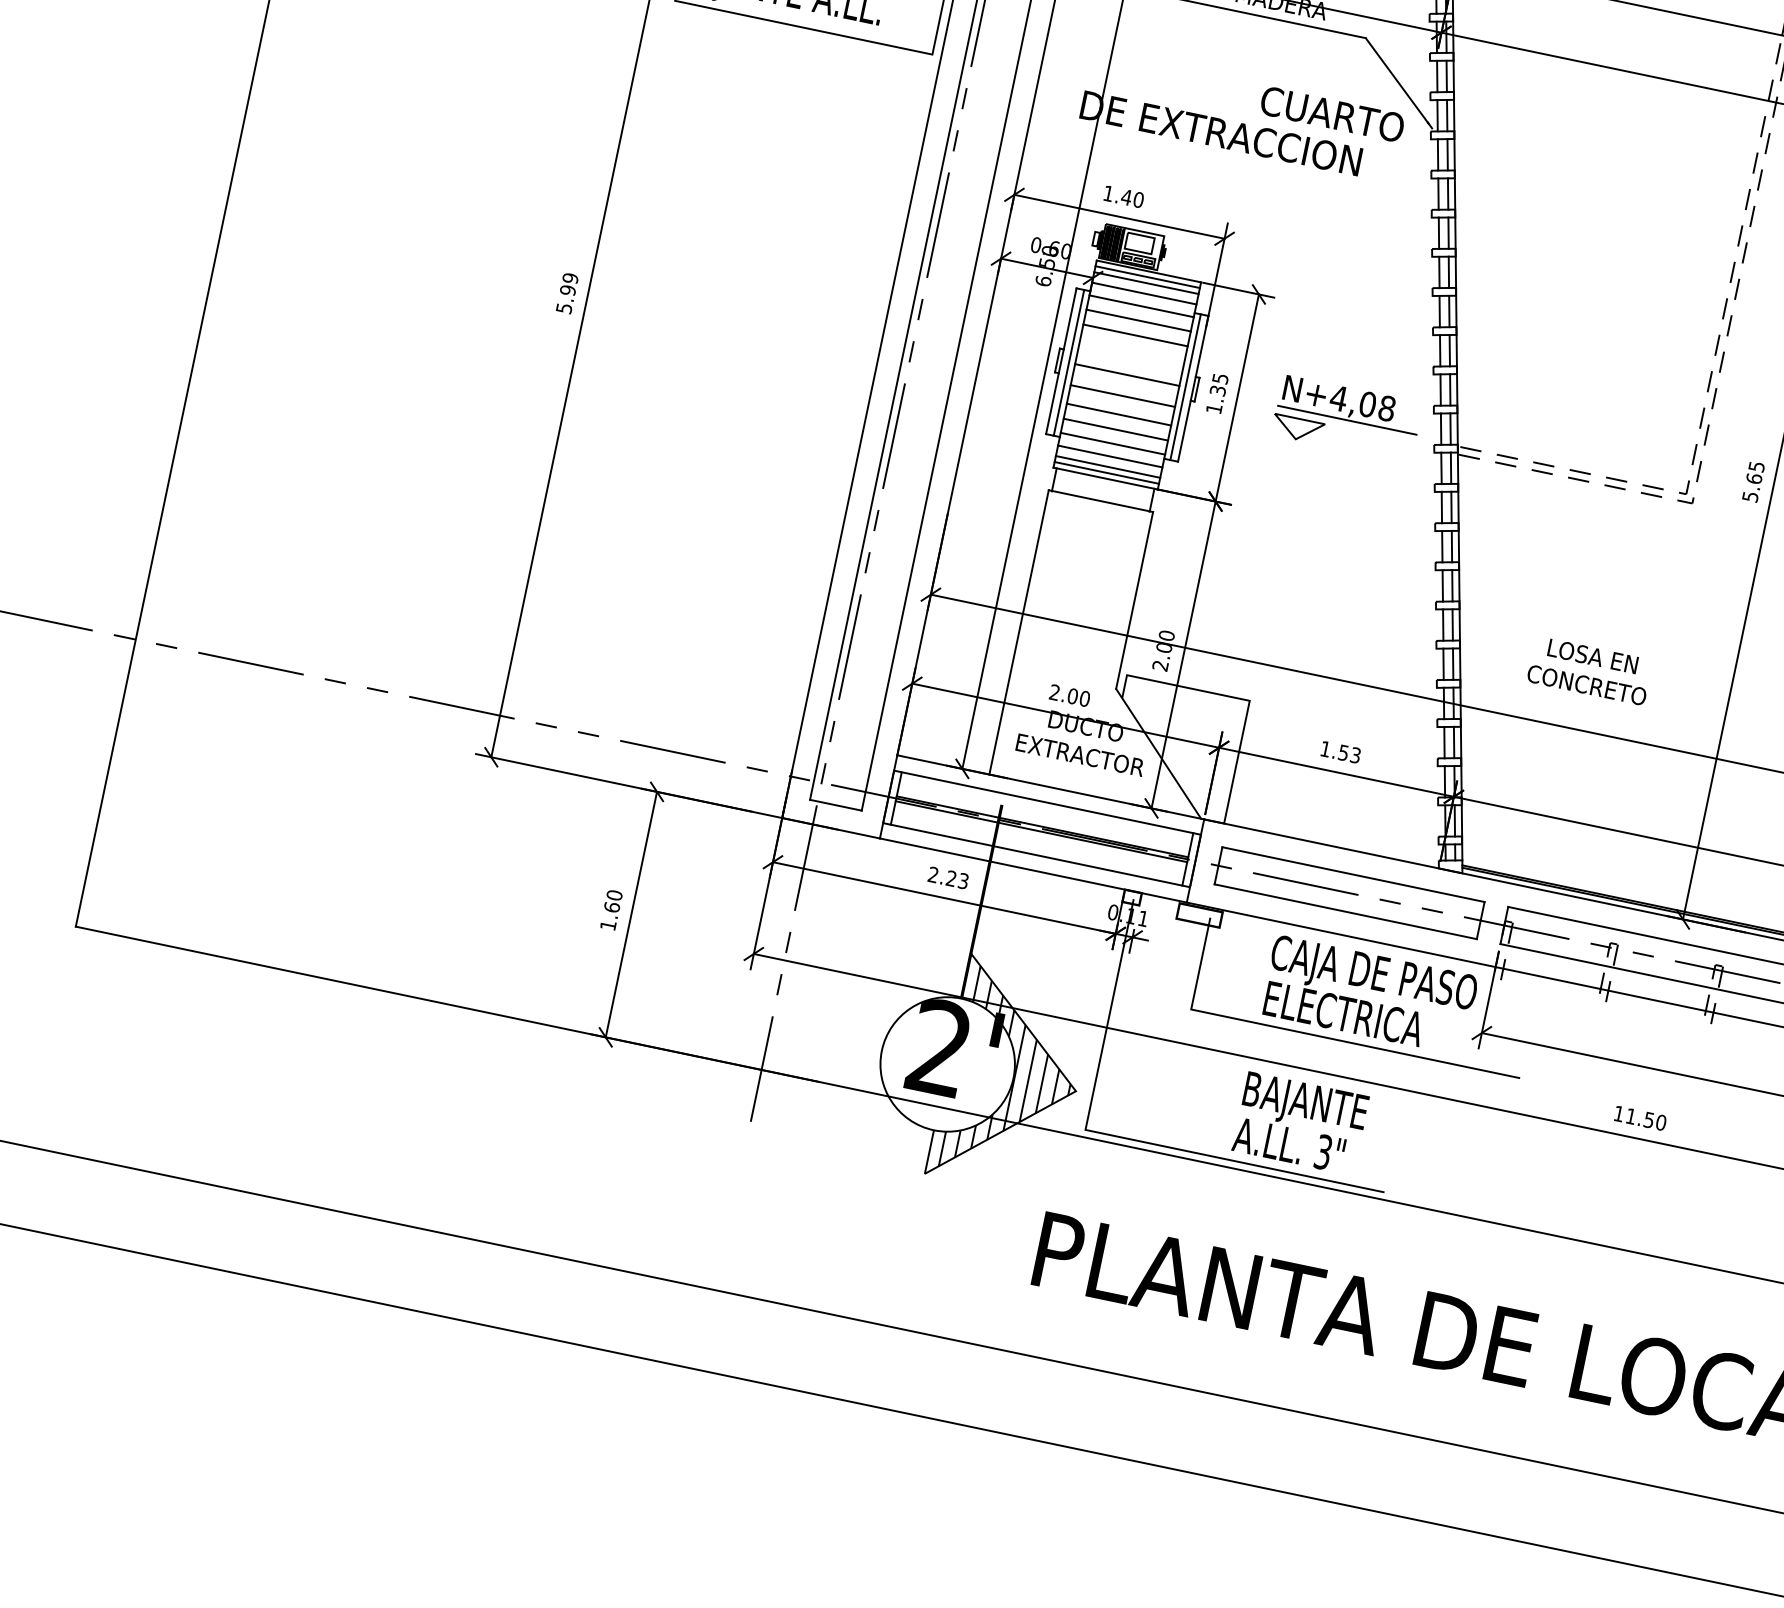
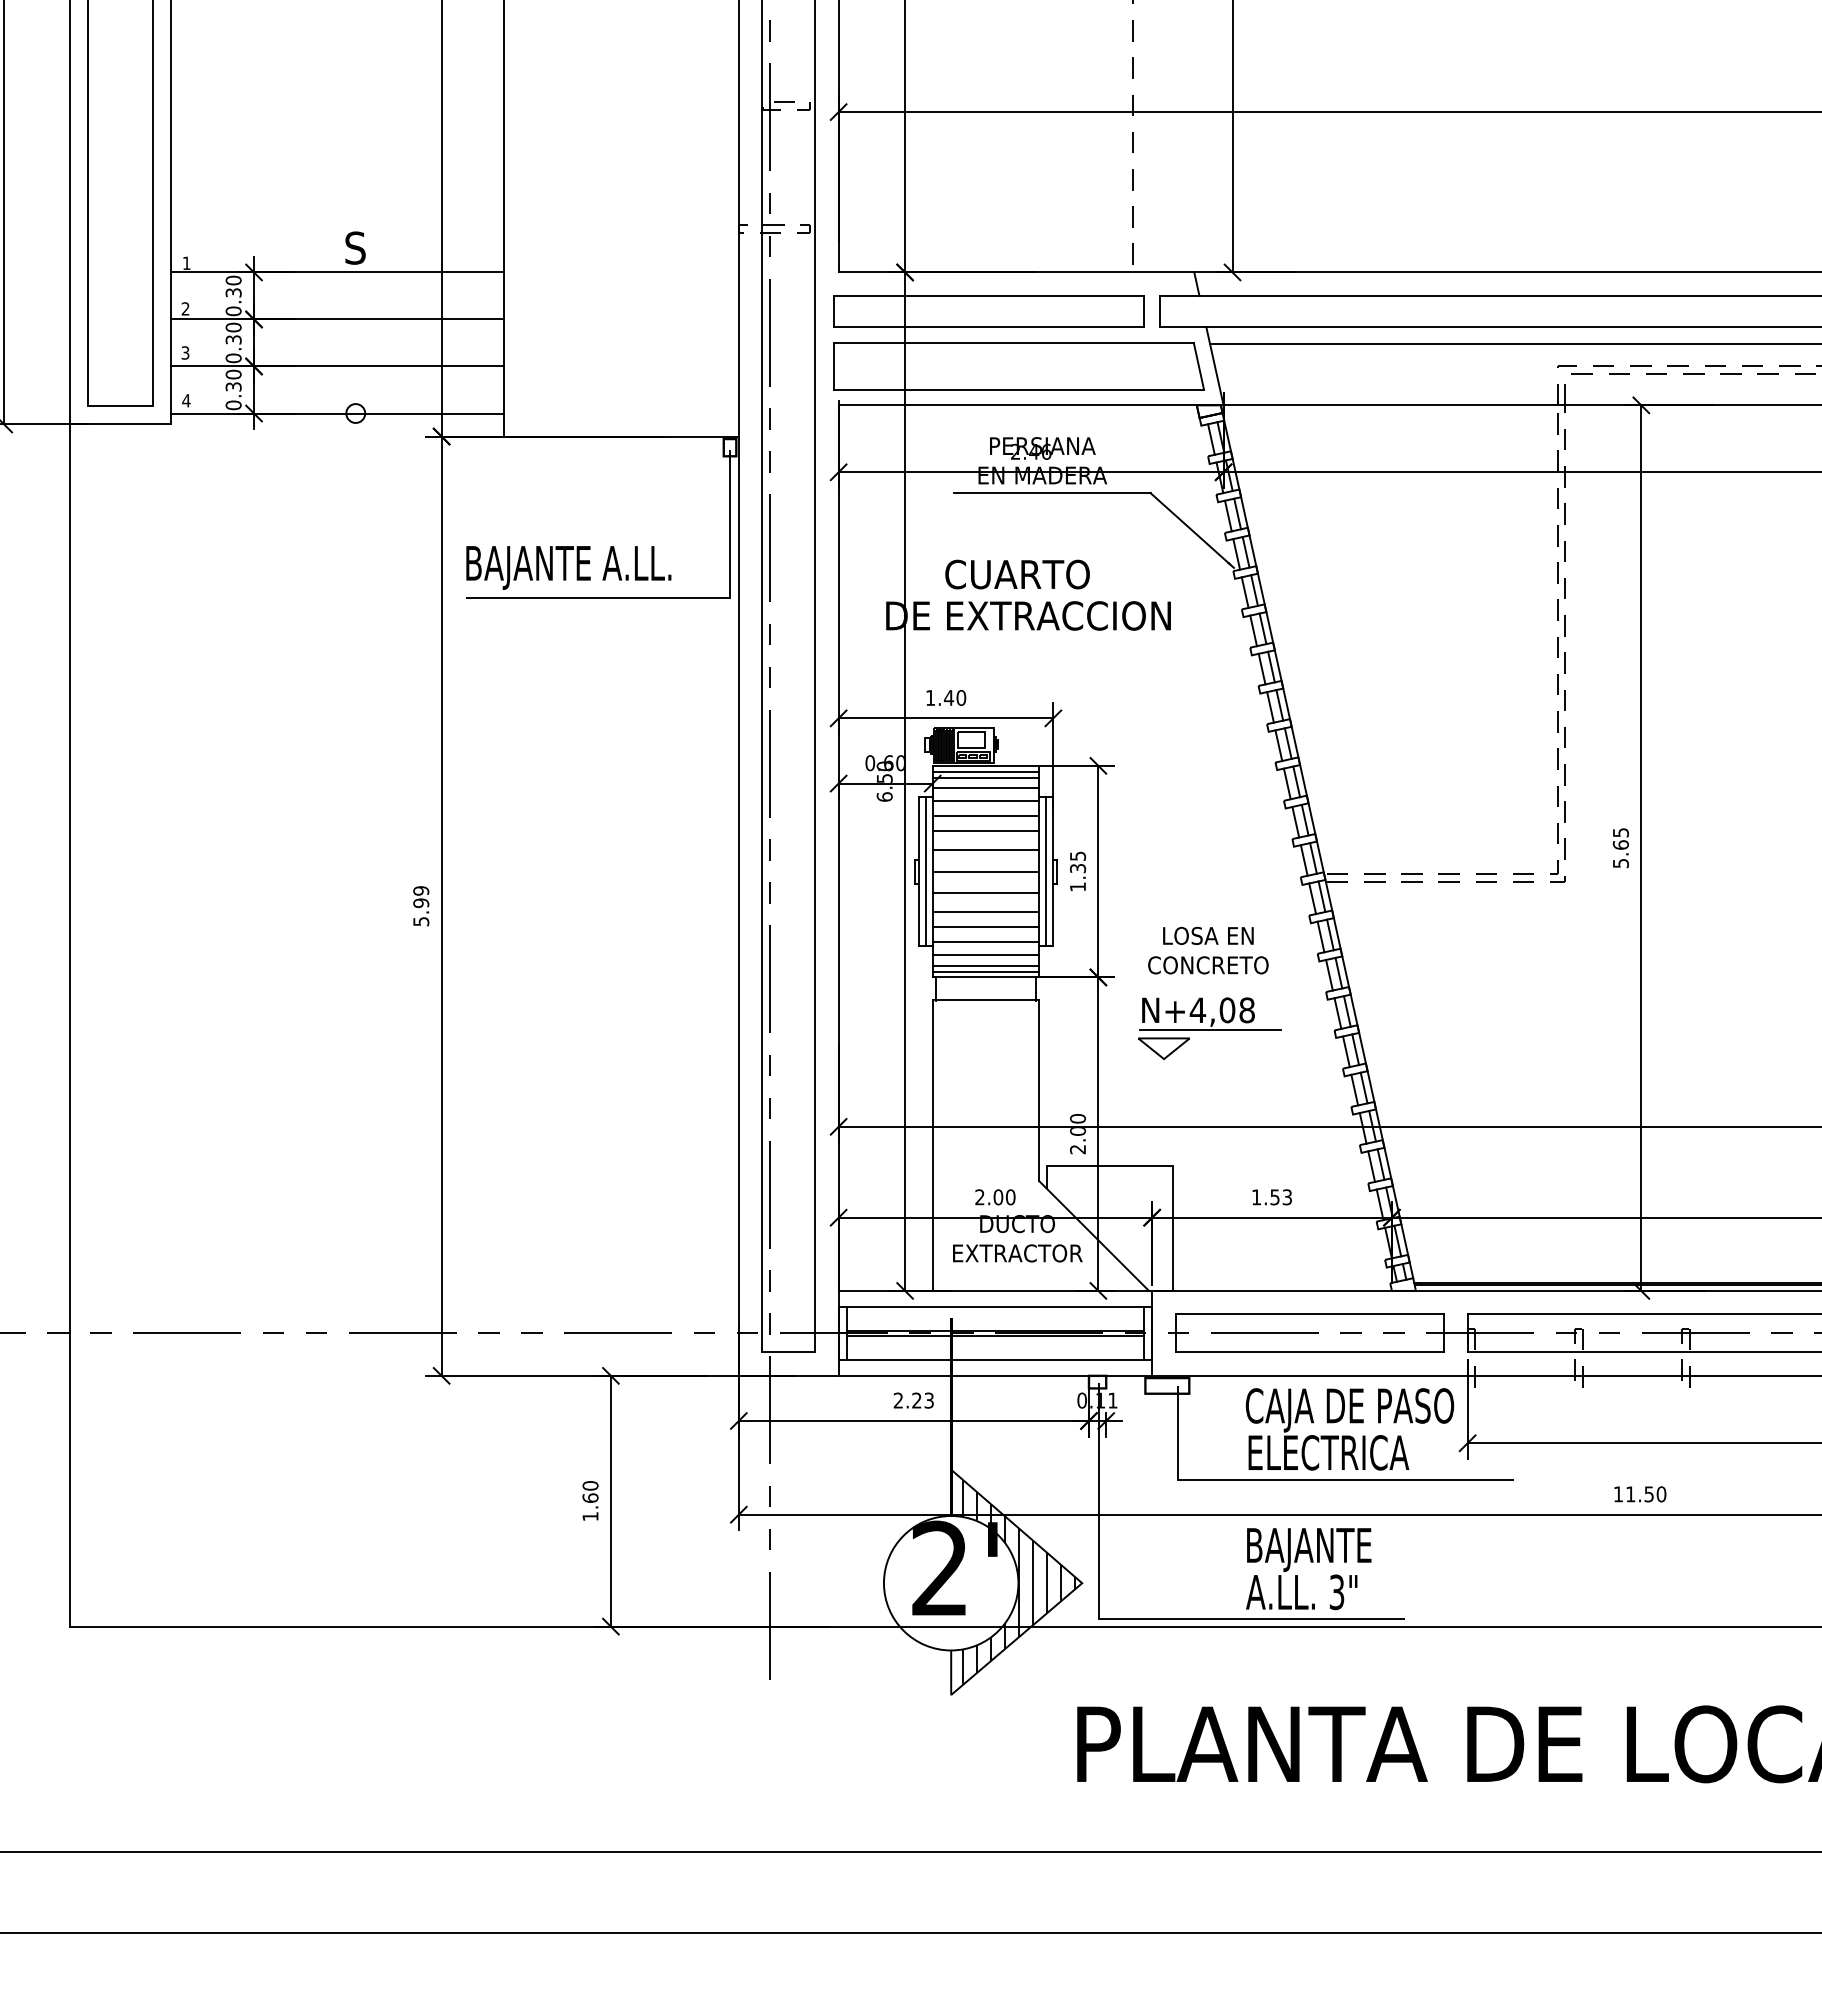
text: (1332, 114) -> (1017, 574), moved
line: (1131, 354) -> (985, 850), added
part: (1346, 418) -> (1209, 1028), moved
text: (1590, 670) -> (1208, 950), moved

